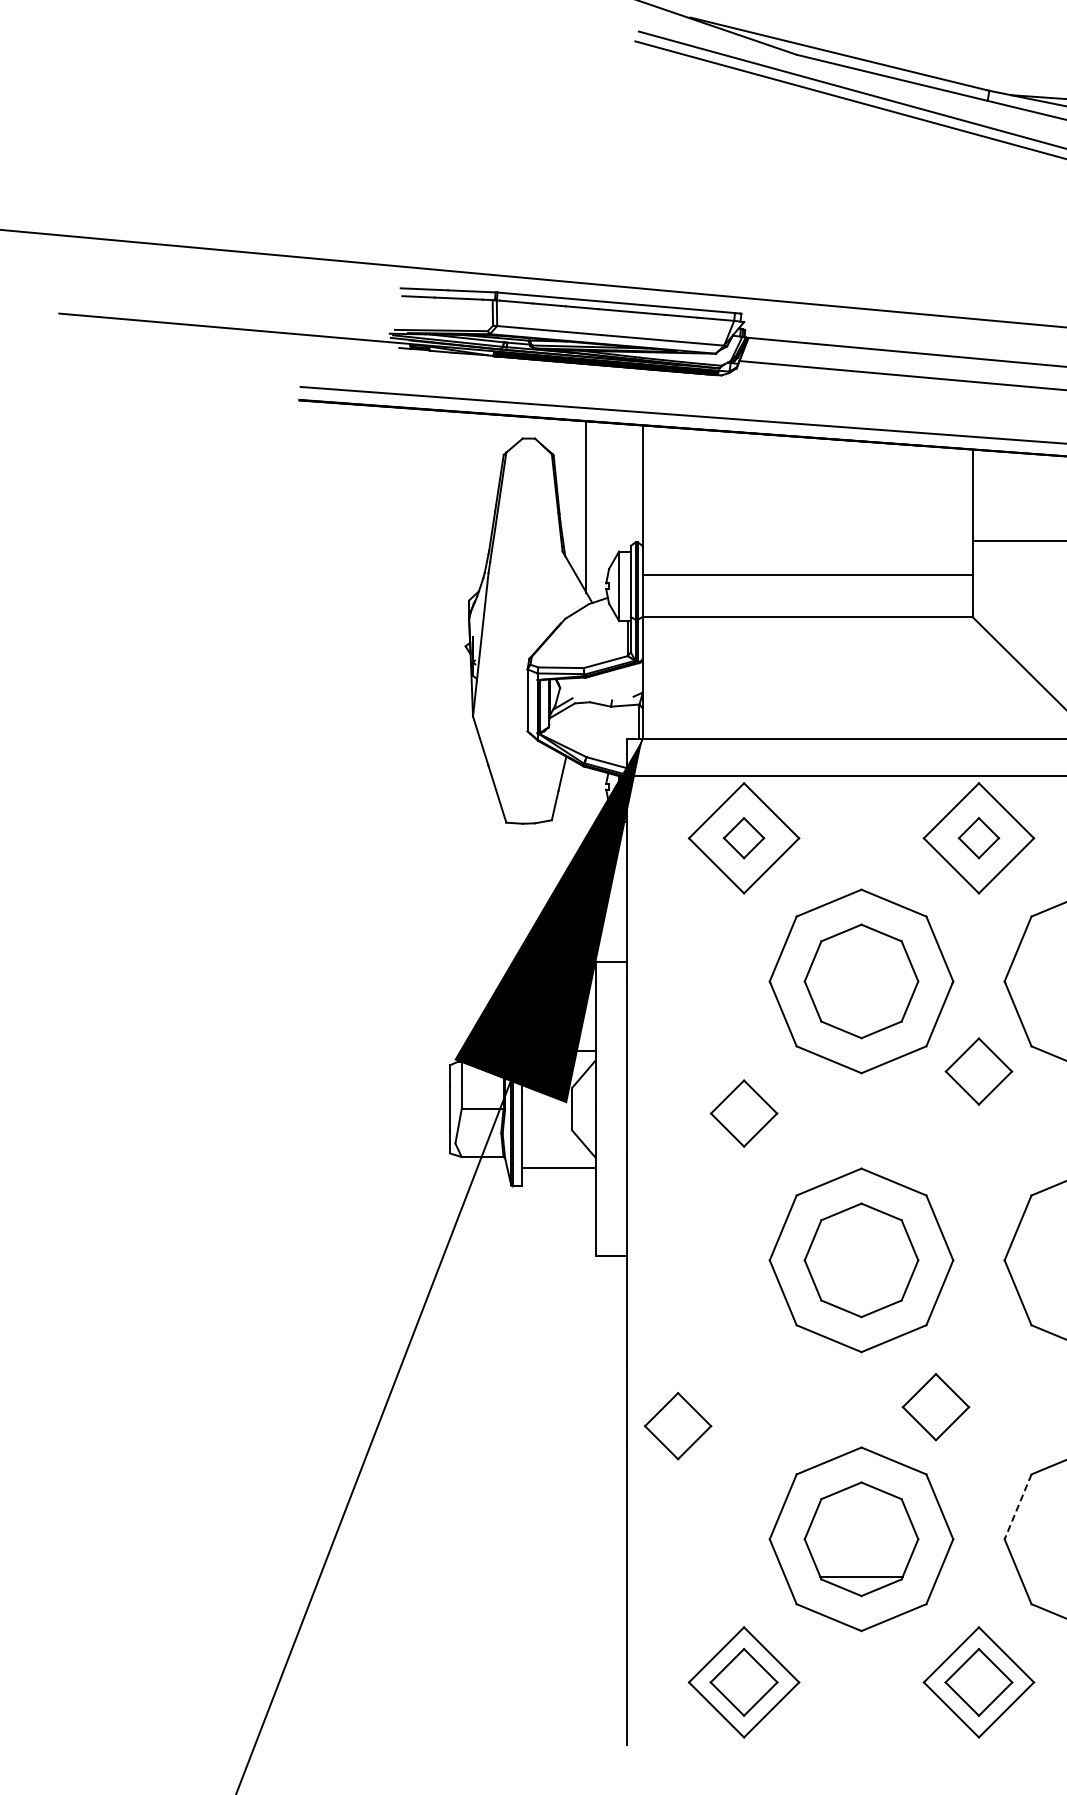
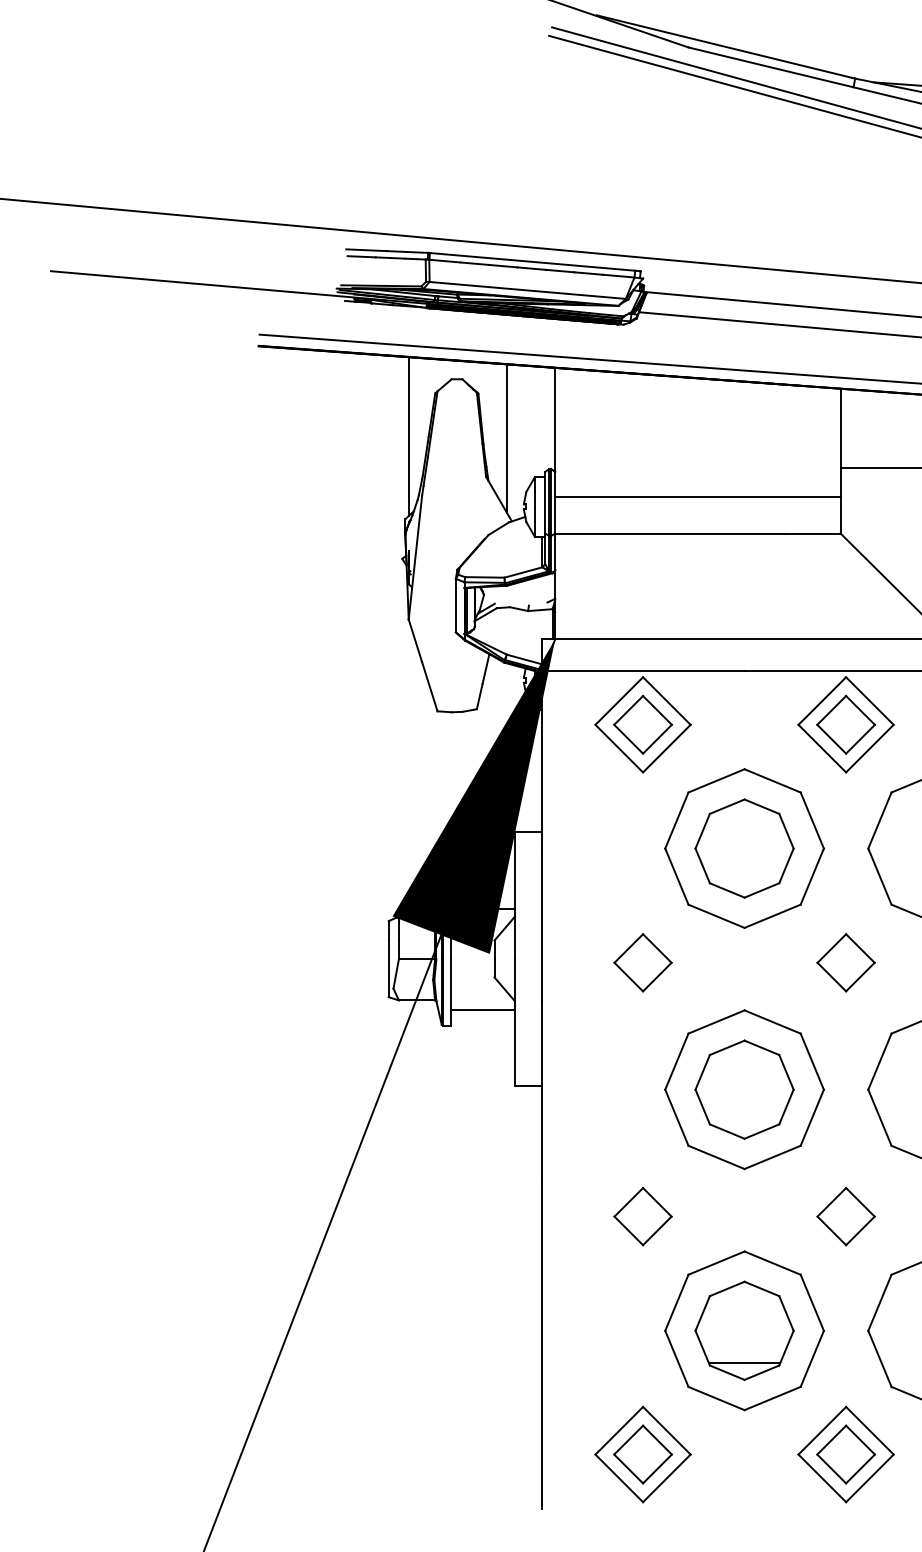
line: (472, 505) -> (408, 437), added
part: (743, 837) -> (642, 724), size x1.67
part: (978, 837) -> (845, 724), size x1.67
part: (978, 1071) -> (845, 962), moved
part: (935, 1407) -> (845, 1216), moved
part: (677, 1426) -> (642, 1216), moved
line: (1017, 1507) -> (879, 1303), dashed -> solid

